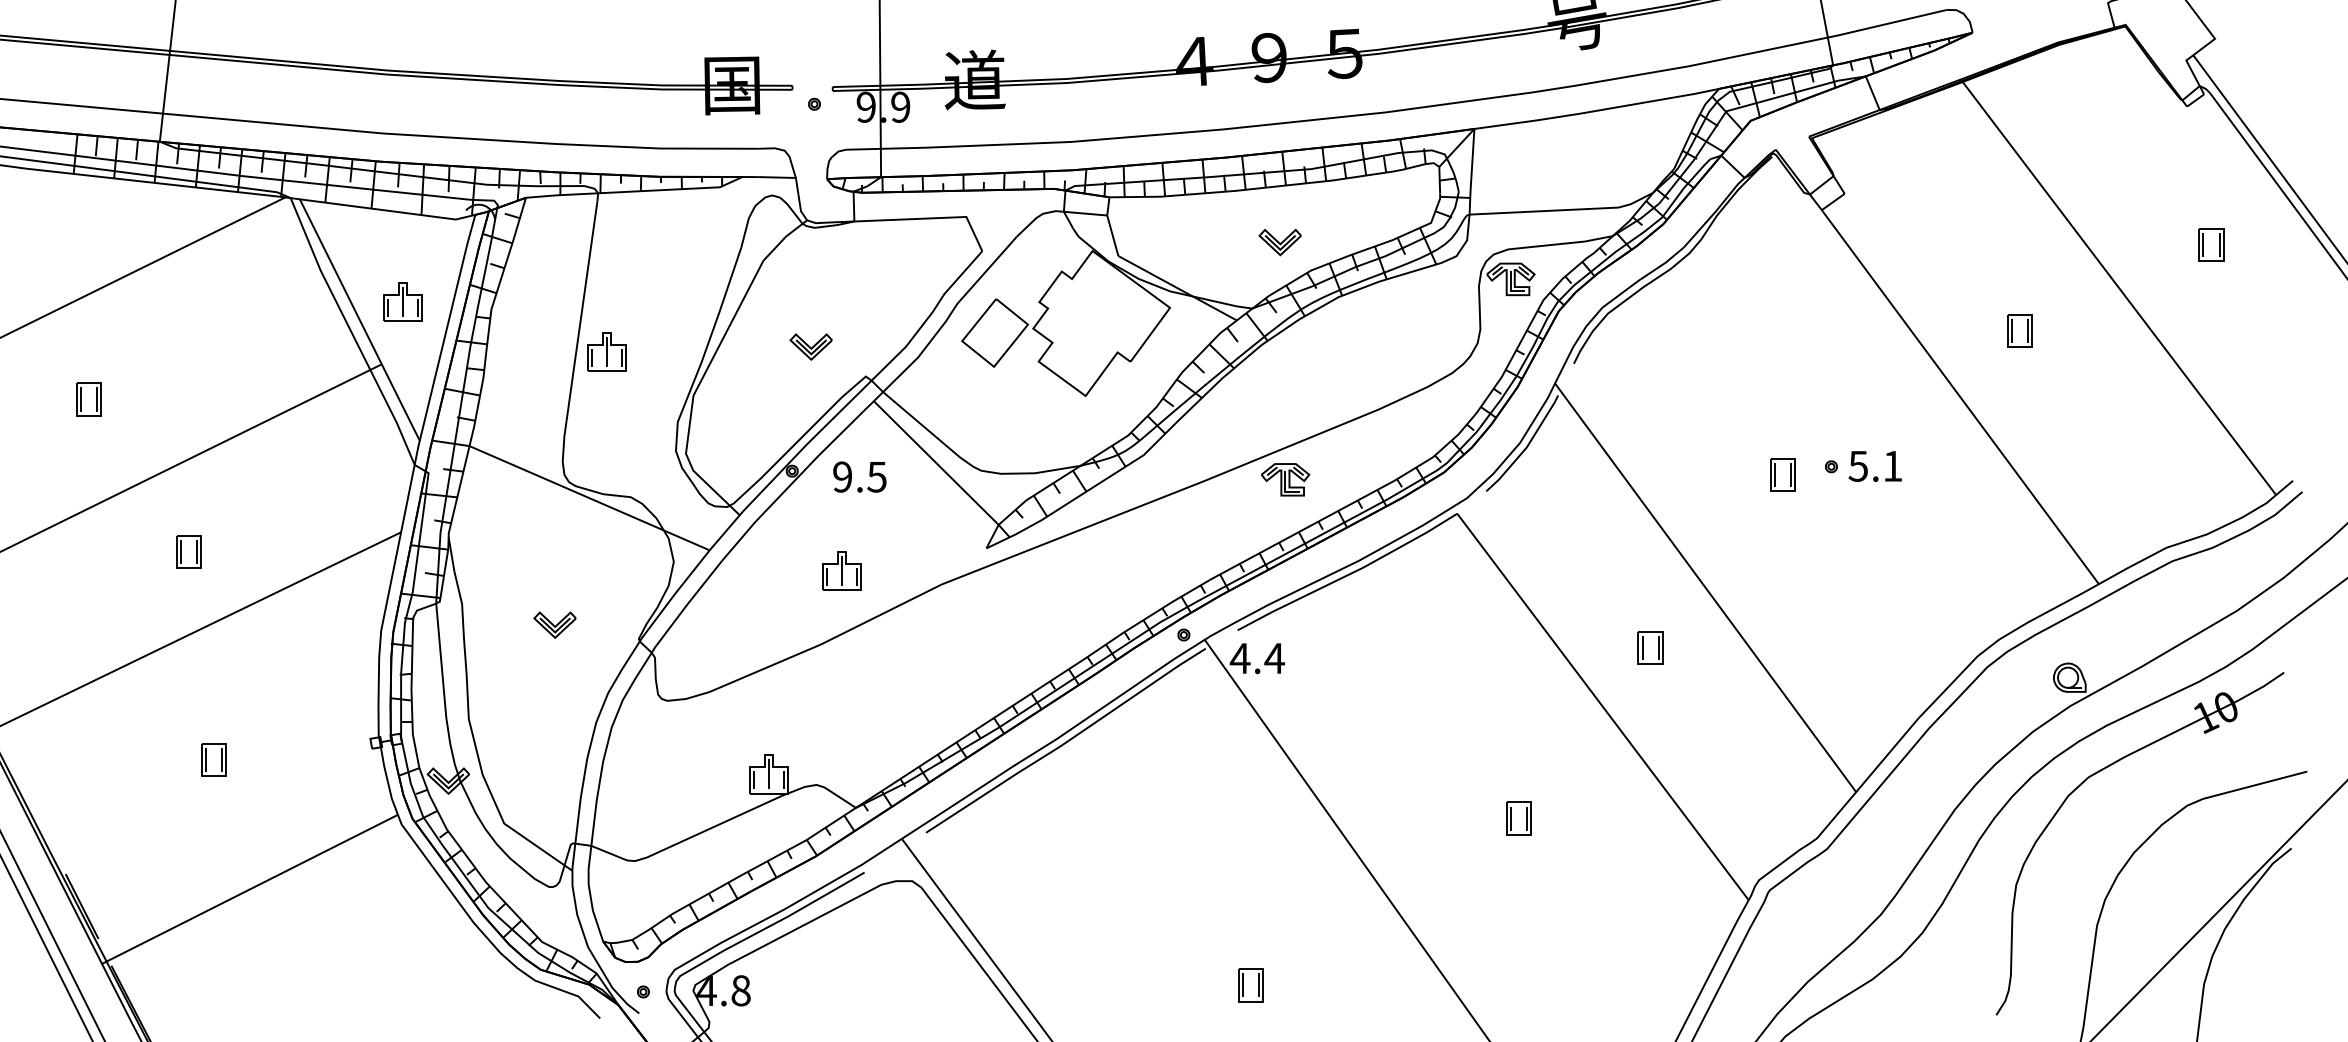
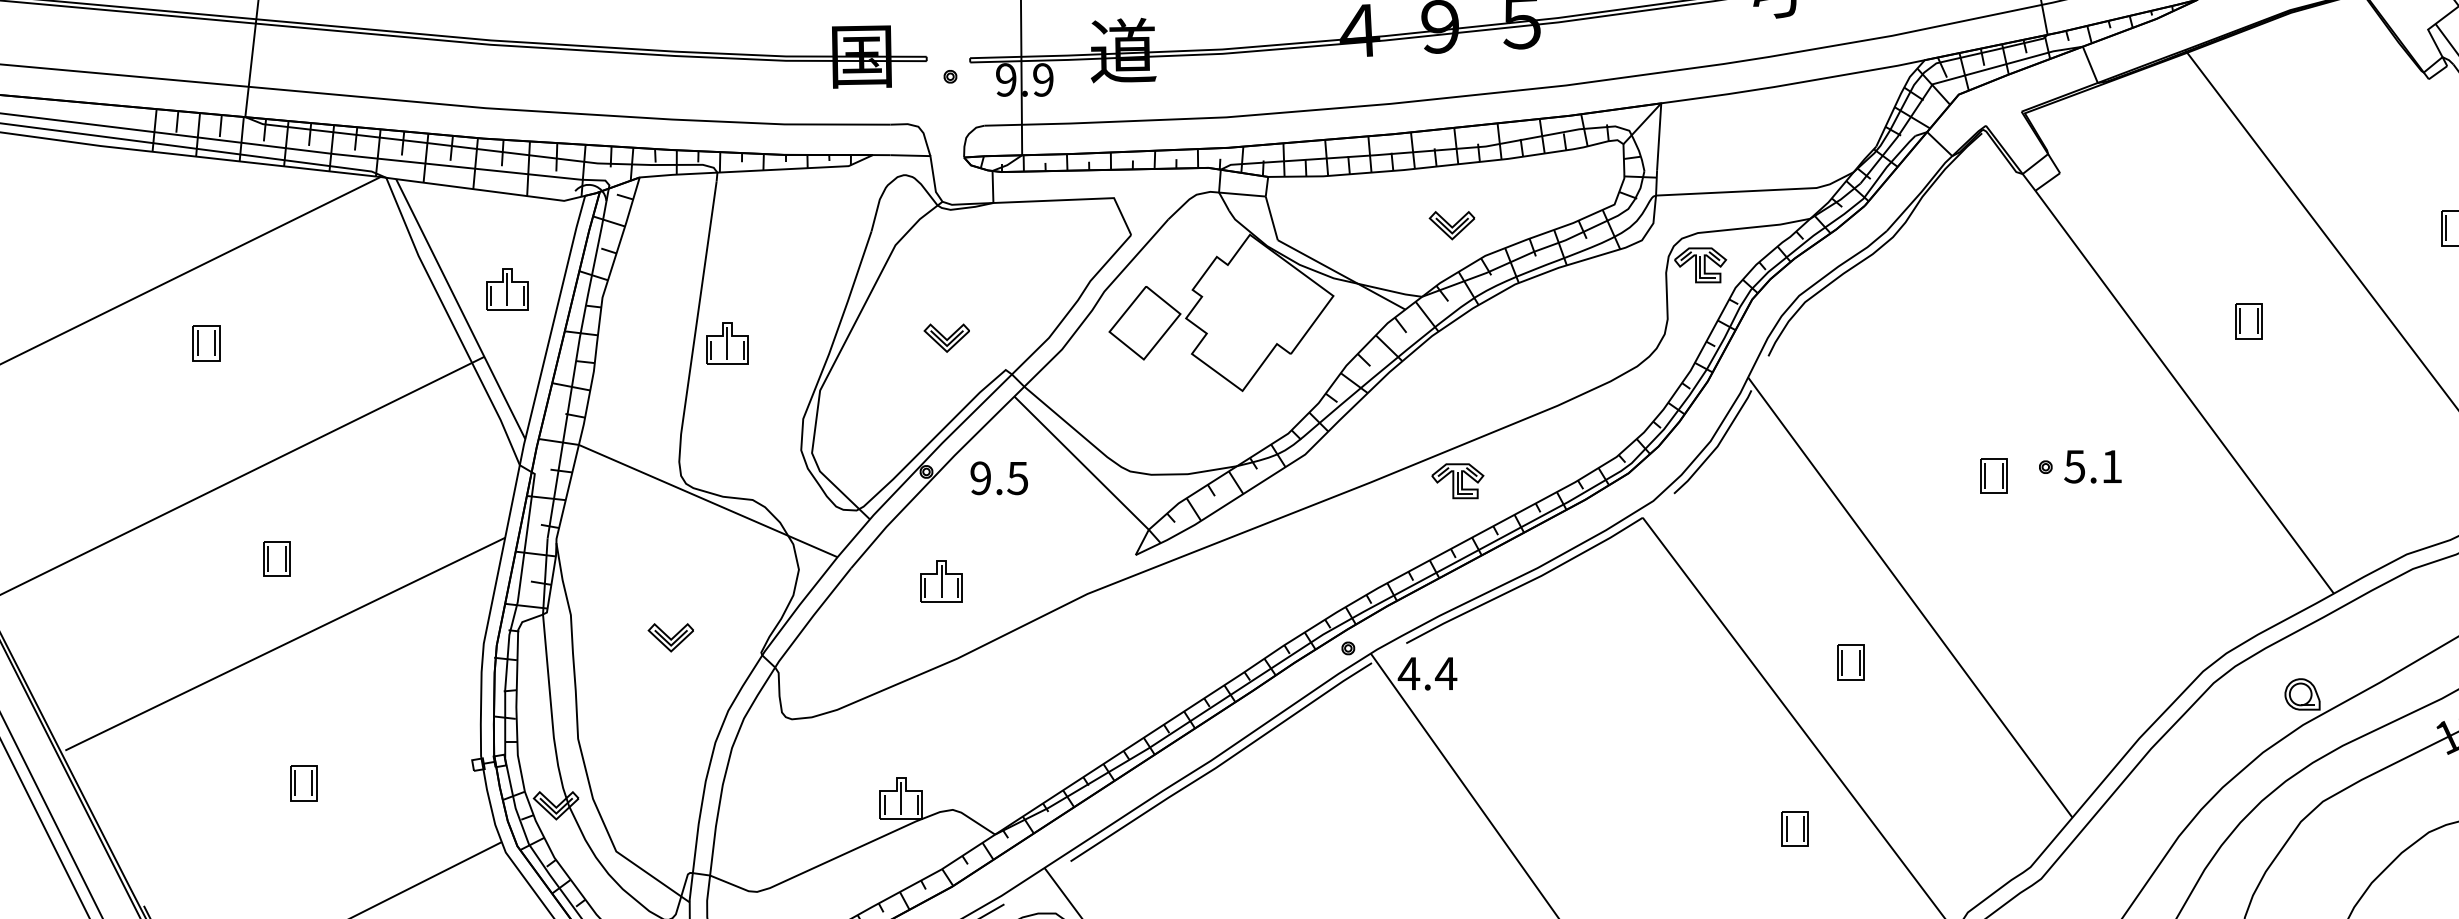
part: (88, 399) -> (206, 343), moved
part: (841, 570) -> (940, 581), moved
part: (1518, 818) -> (1794, 828), moved

